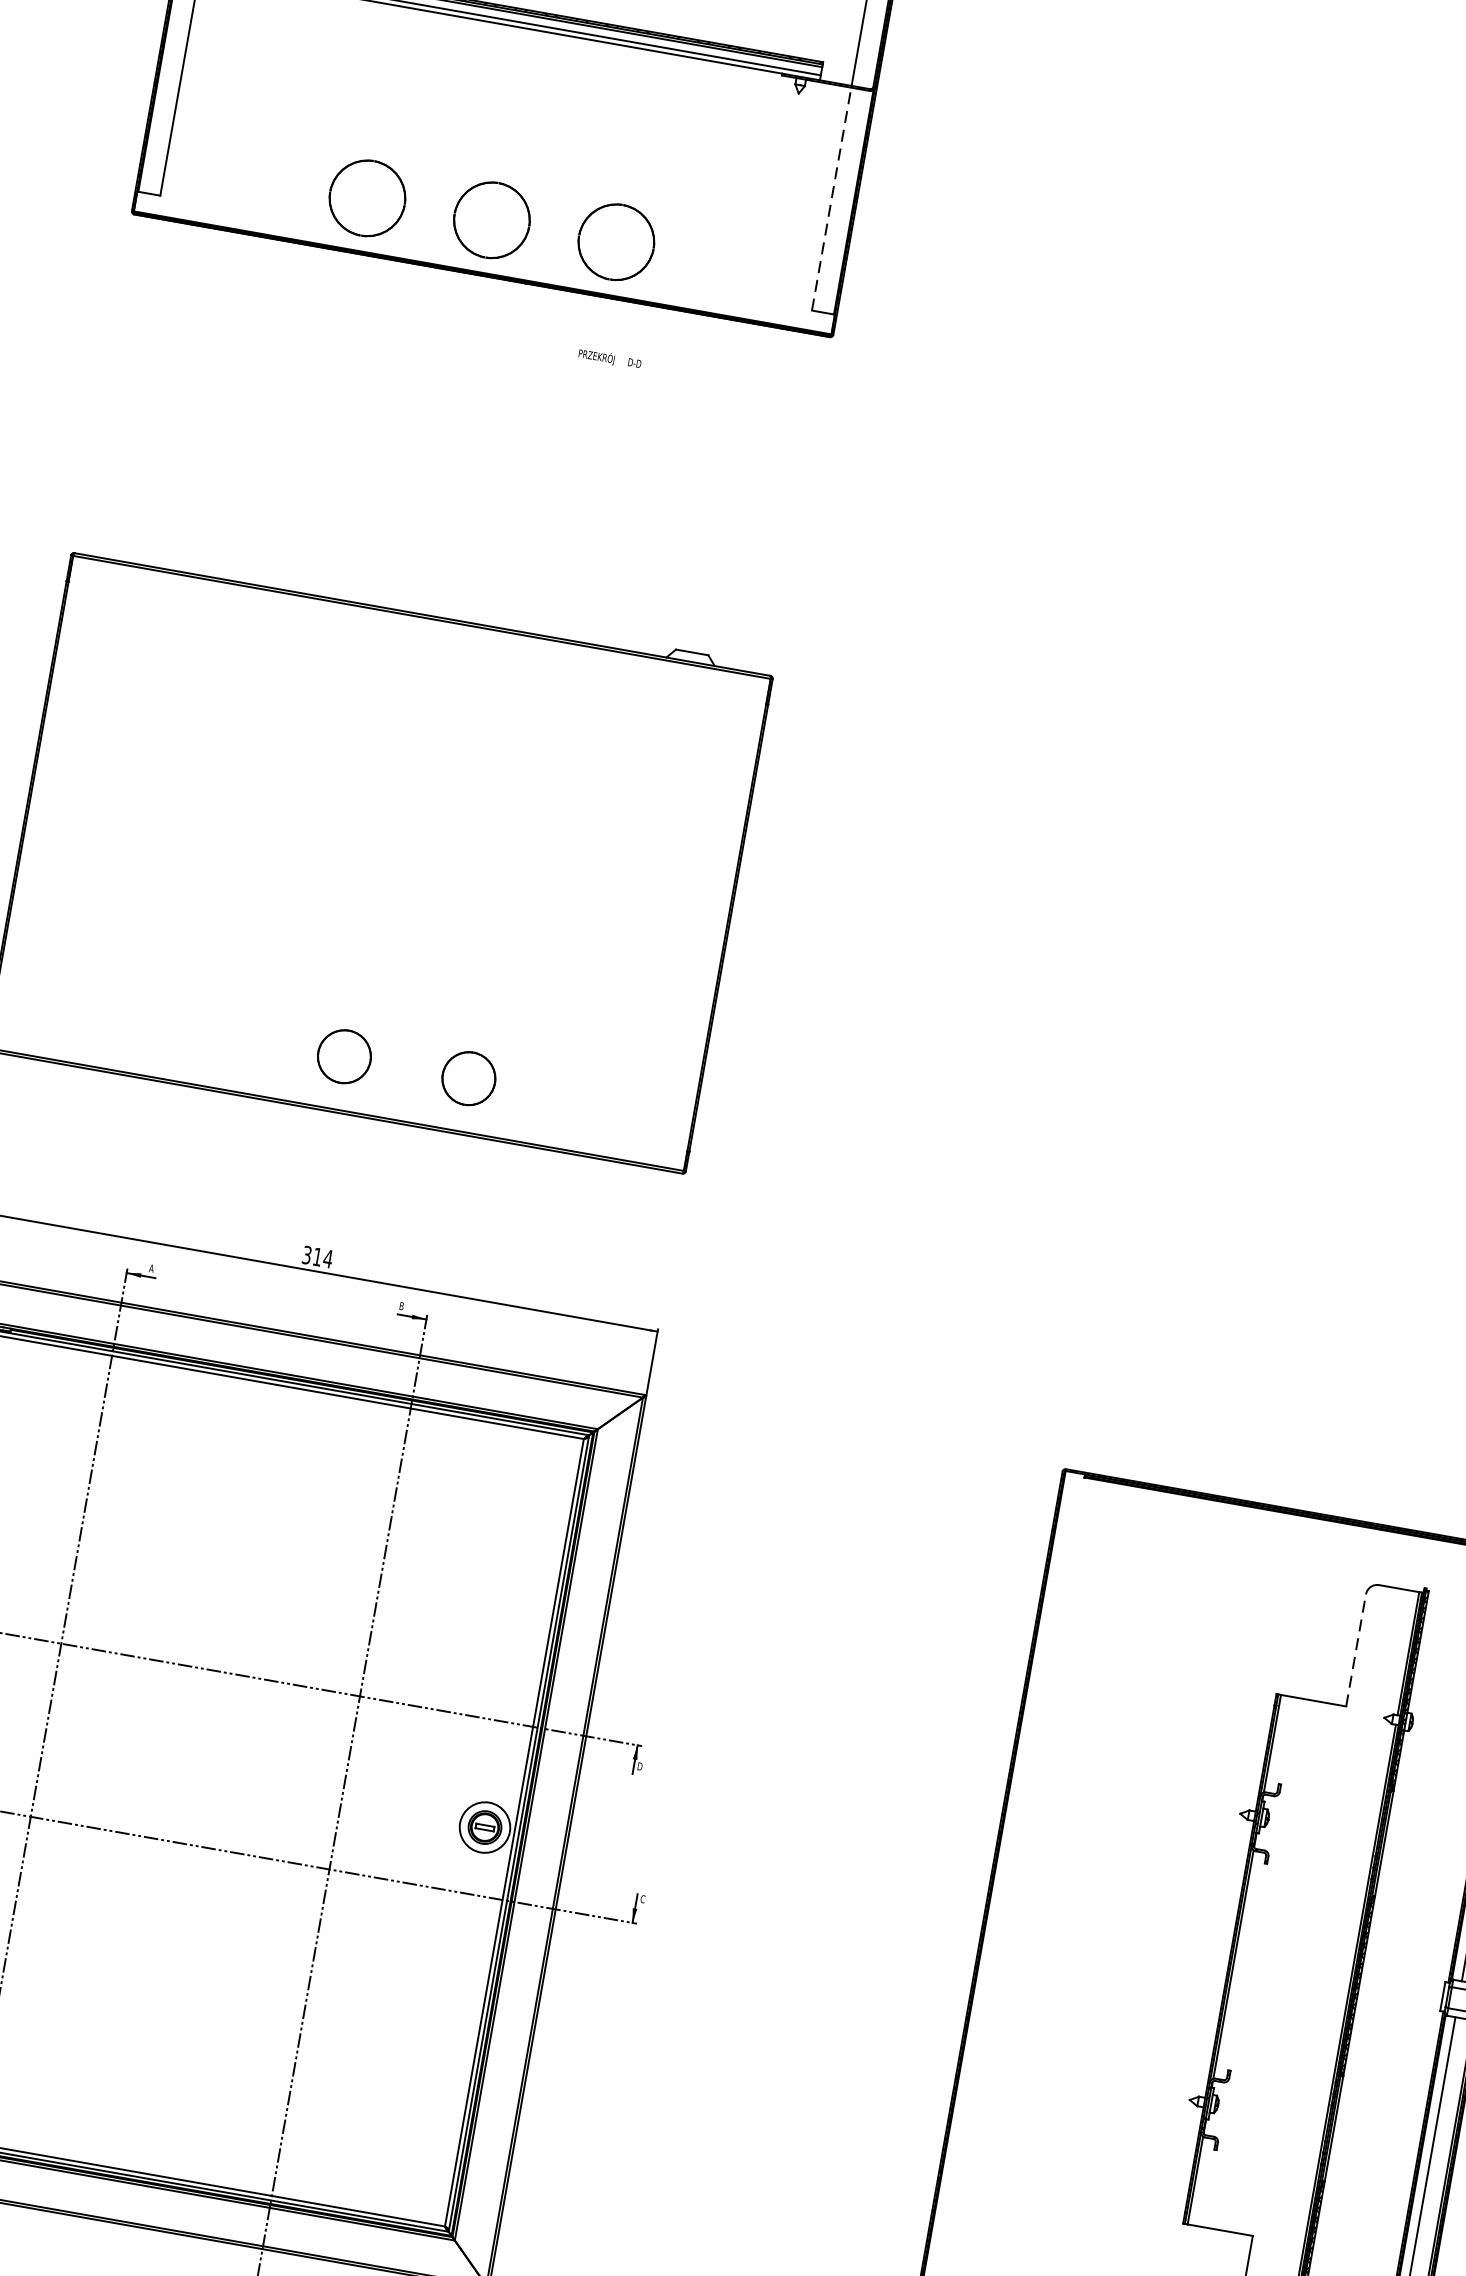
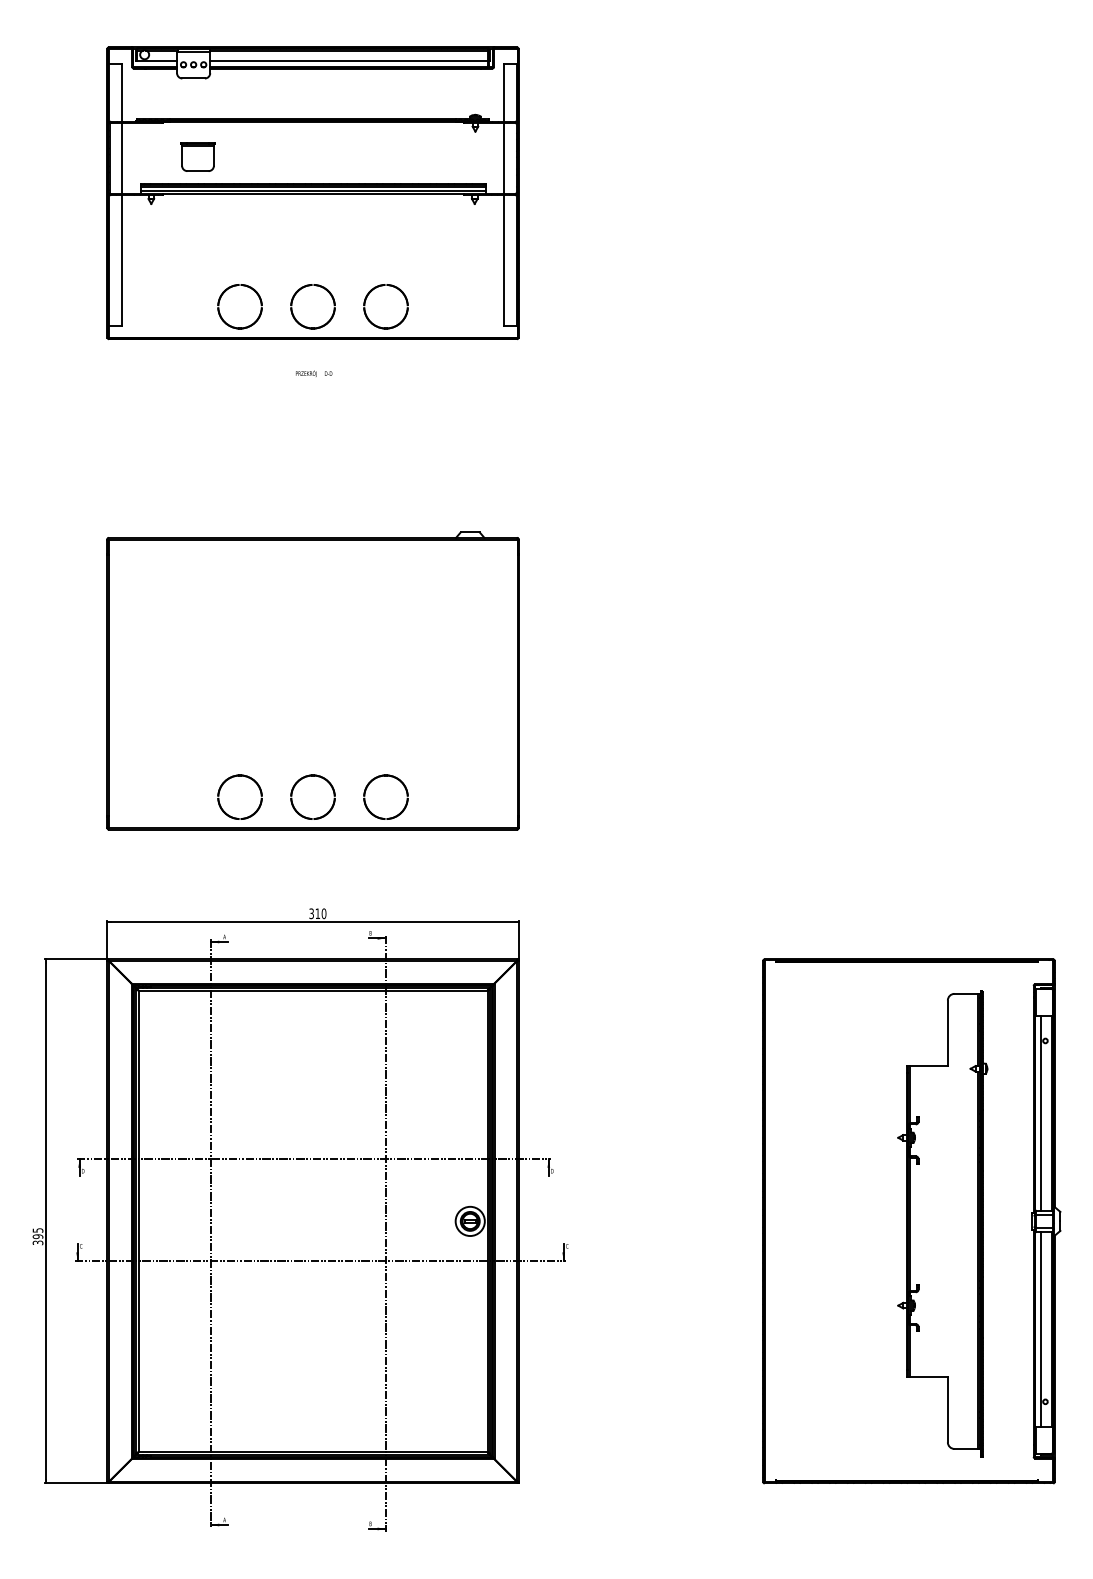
line: (832, 199) -> (504, 260), dashed -> solid
text: (610, 358) -> (314, 373), moved
part: (219, 1033) -> (239, 796), added
part: (343, 1055) -> (312, 796), size x1.43
part: (468, 1077) -> (385, 796), size x1.43
text: (327, 1258) -> (323, 913), 314 -> 310
line: (1355, 1650) -> (947, 1033), dashed -> solid

